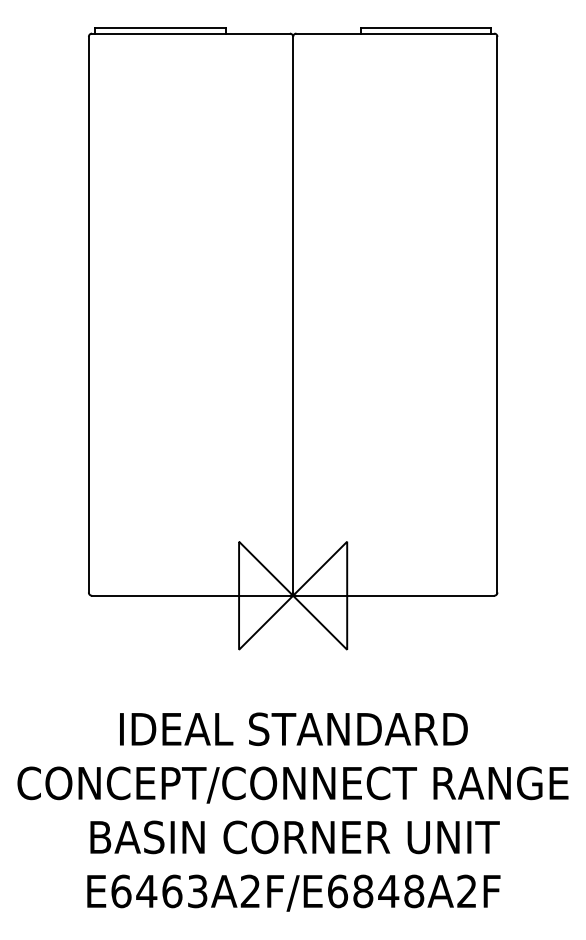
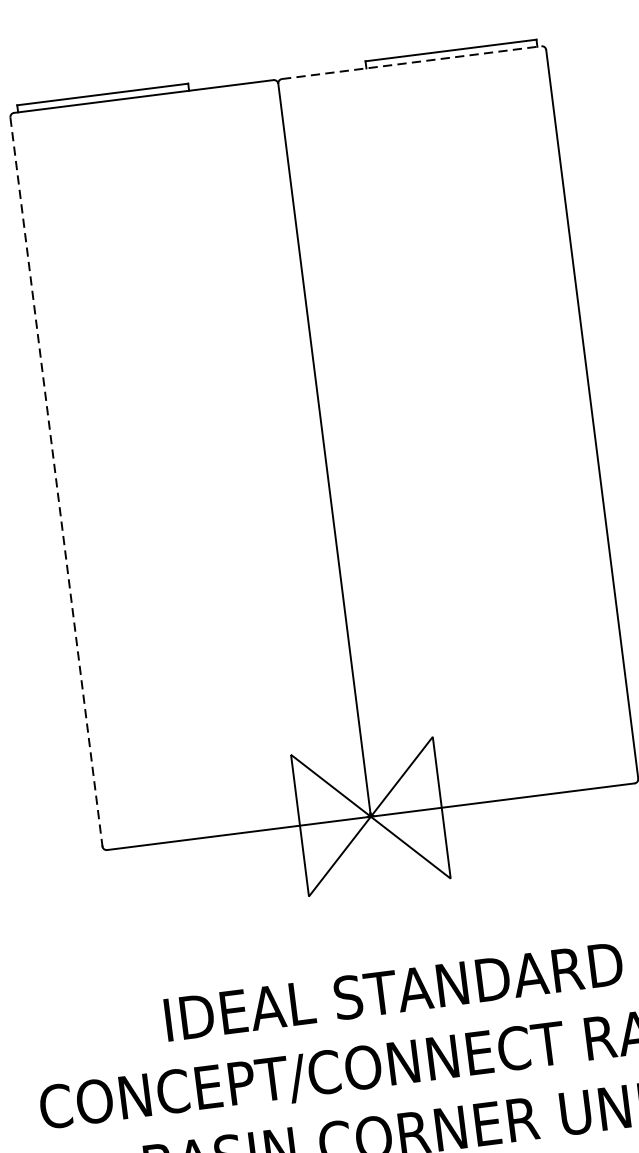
line: (395, 33) -> (411, 62), solid -> dashed
line: (88, 314) -> (55, 481), solid -> dashed

